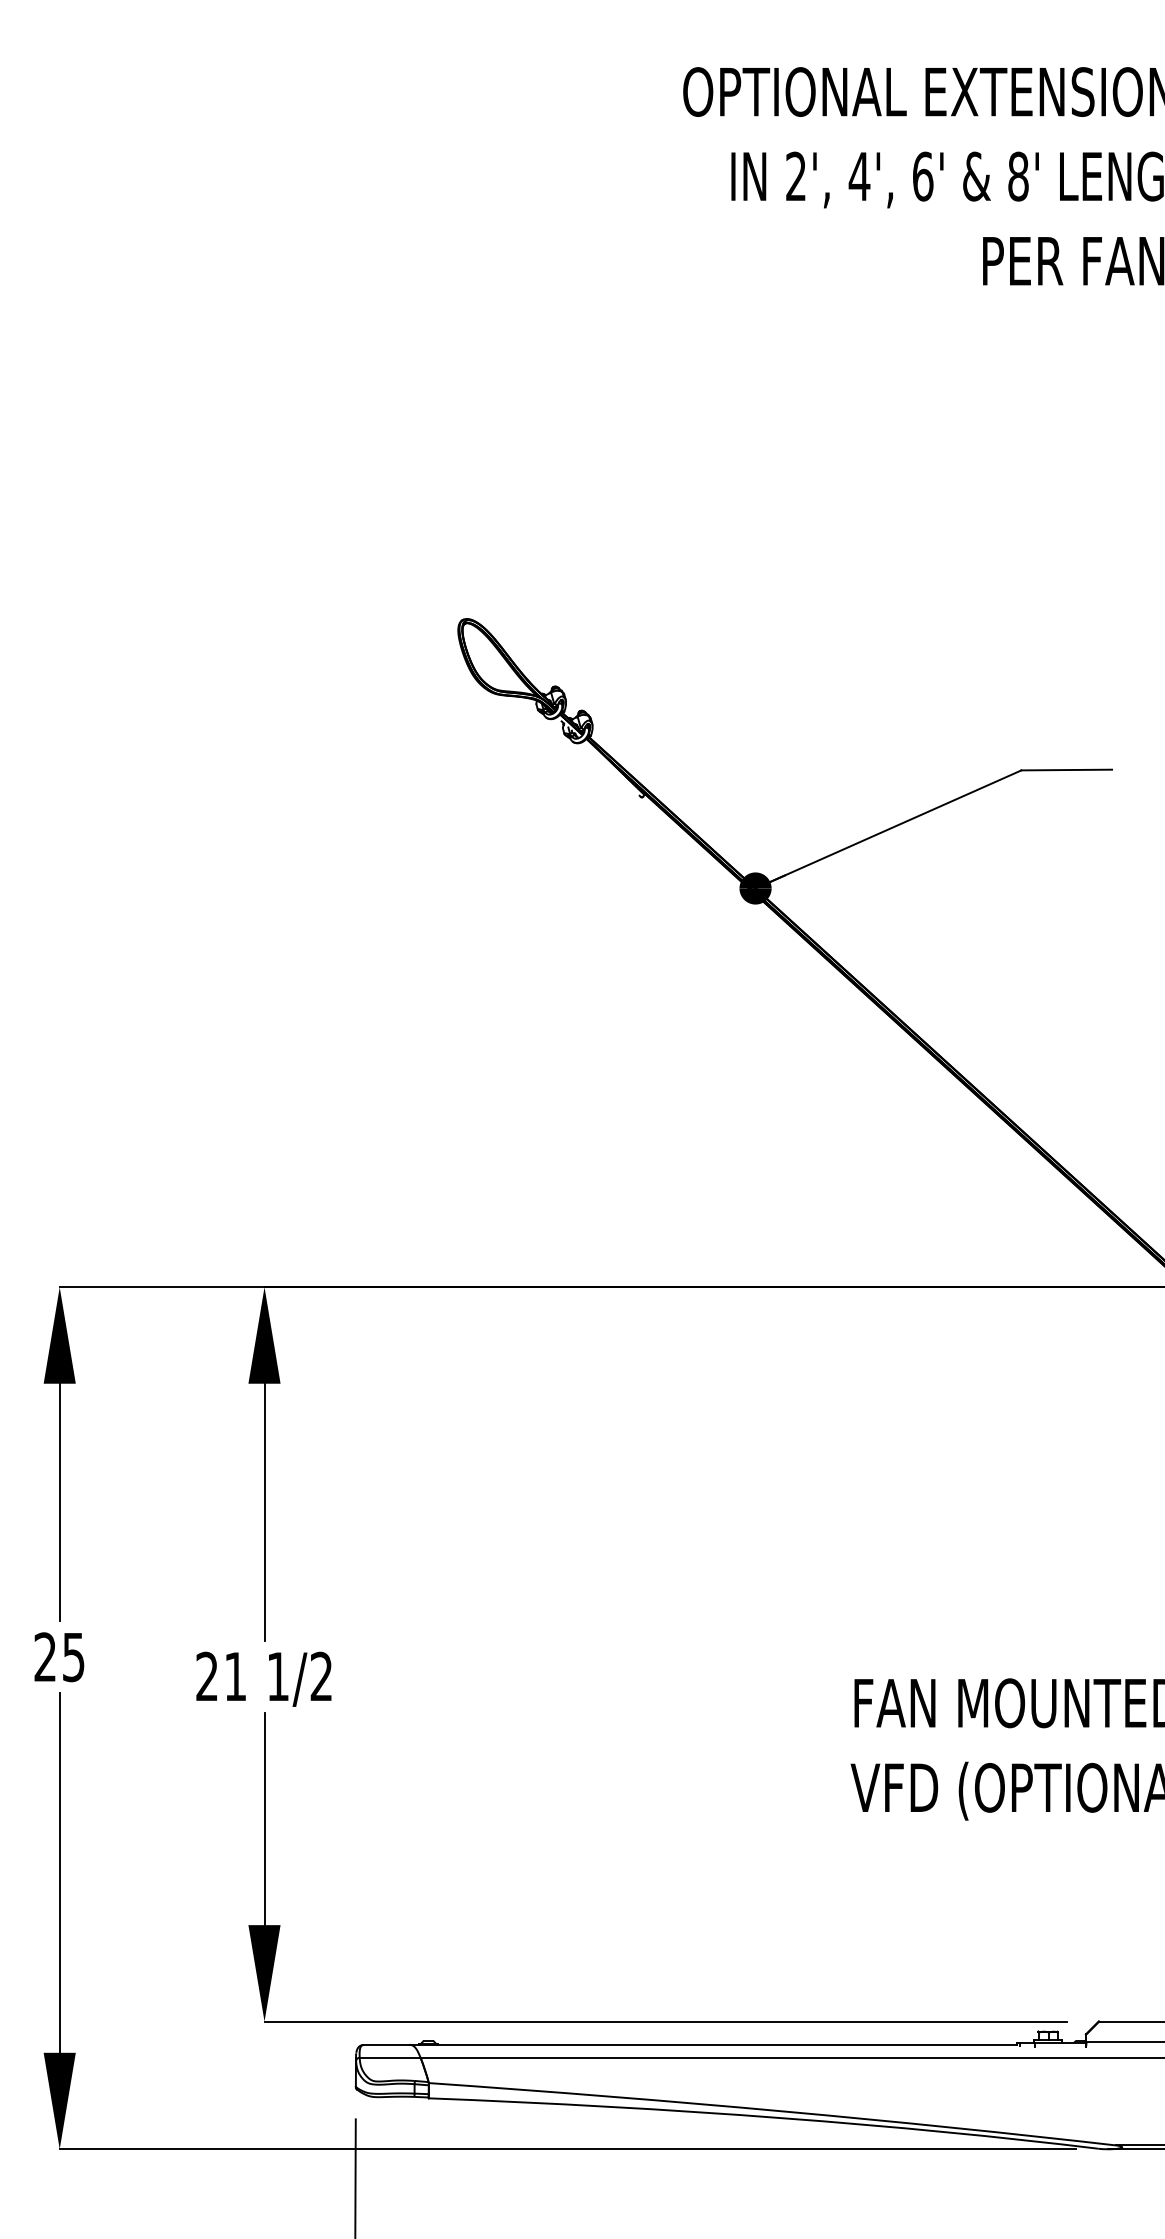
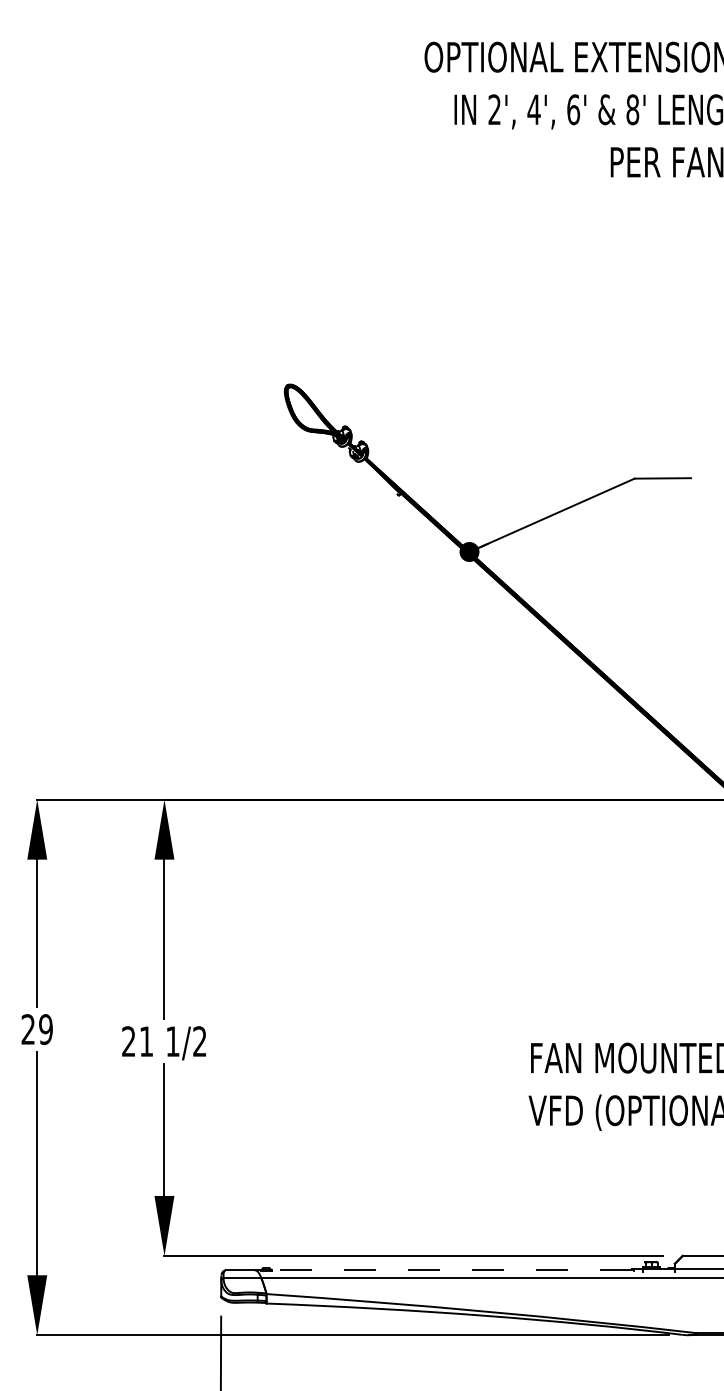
text: (72, 1657) -> (45, 1029), 25 -> 29
line: (728, 2045) -> (452, 1270), solid -> dashed

